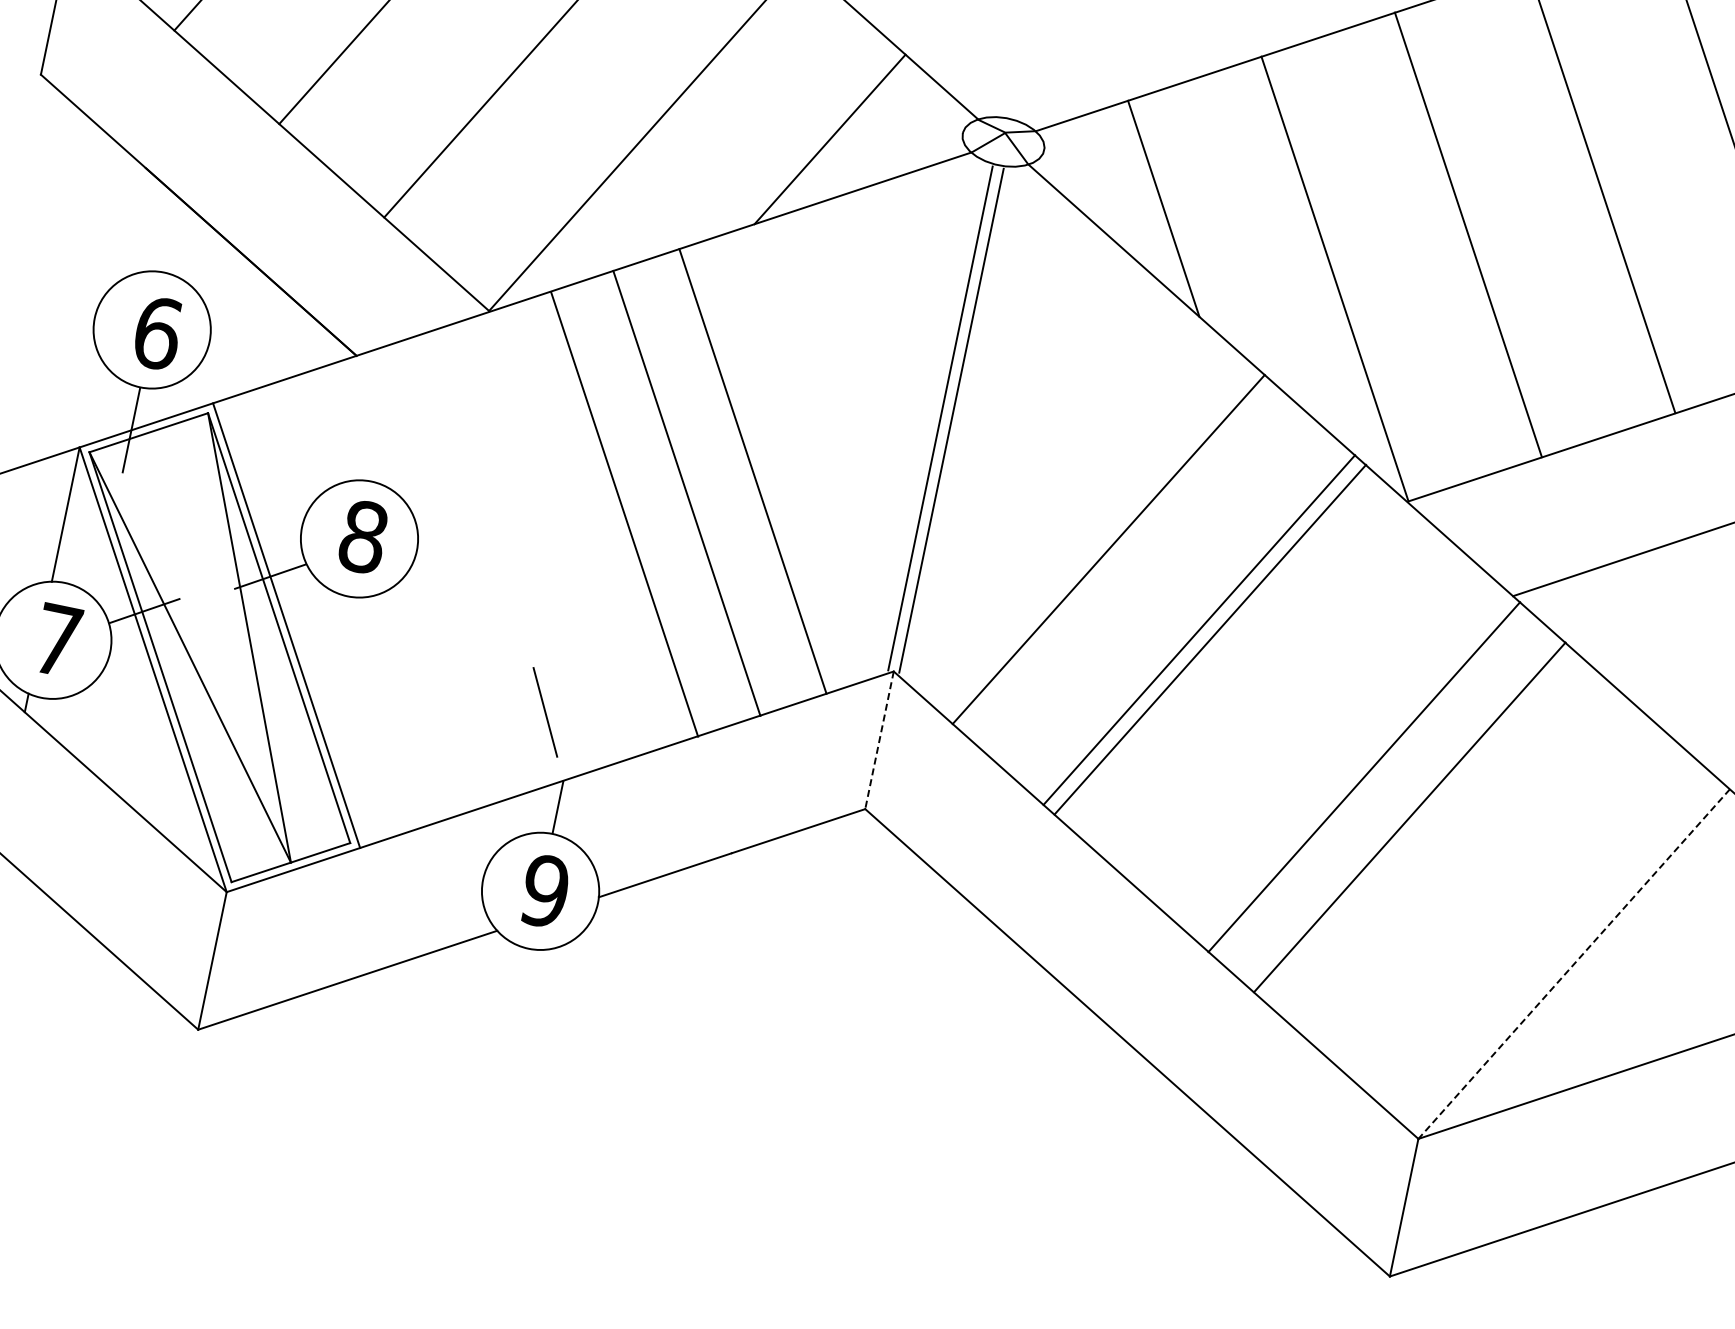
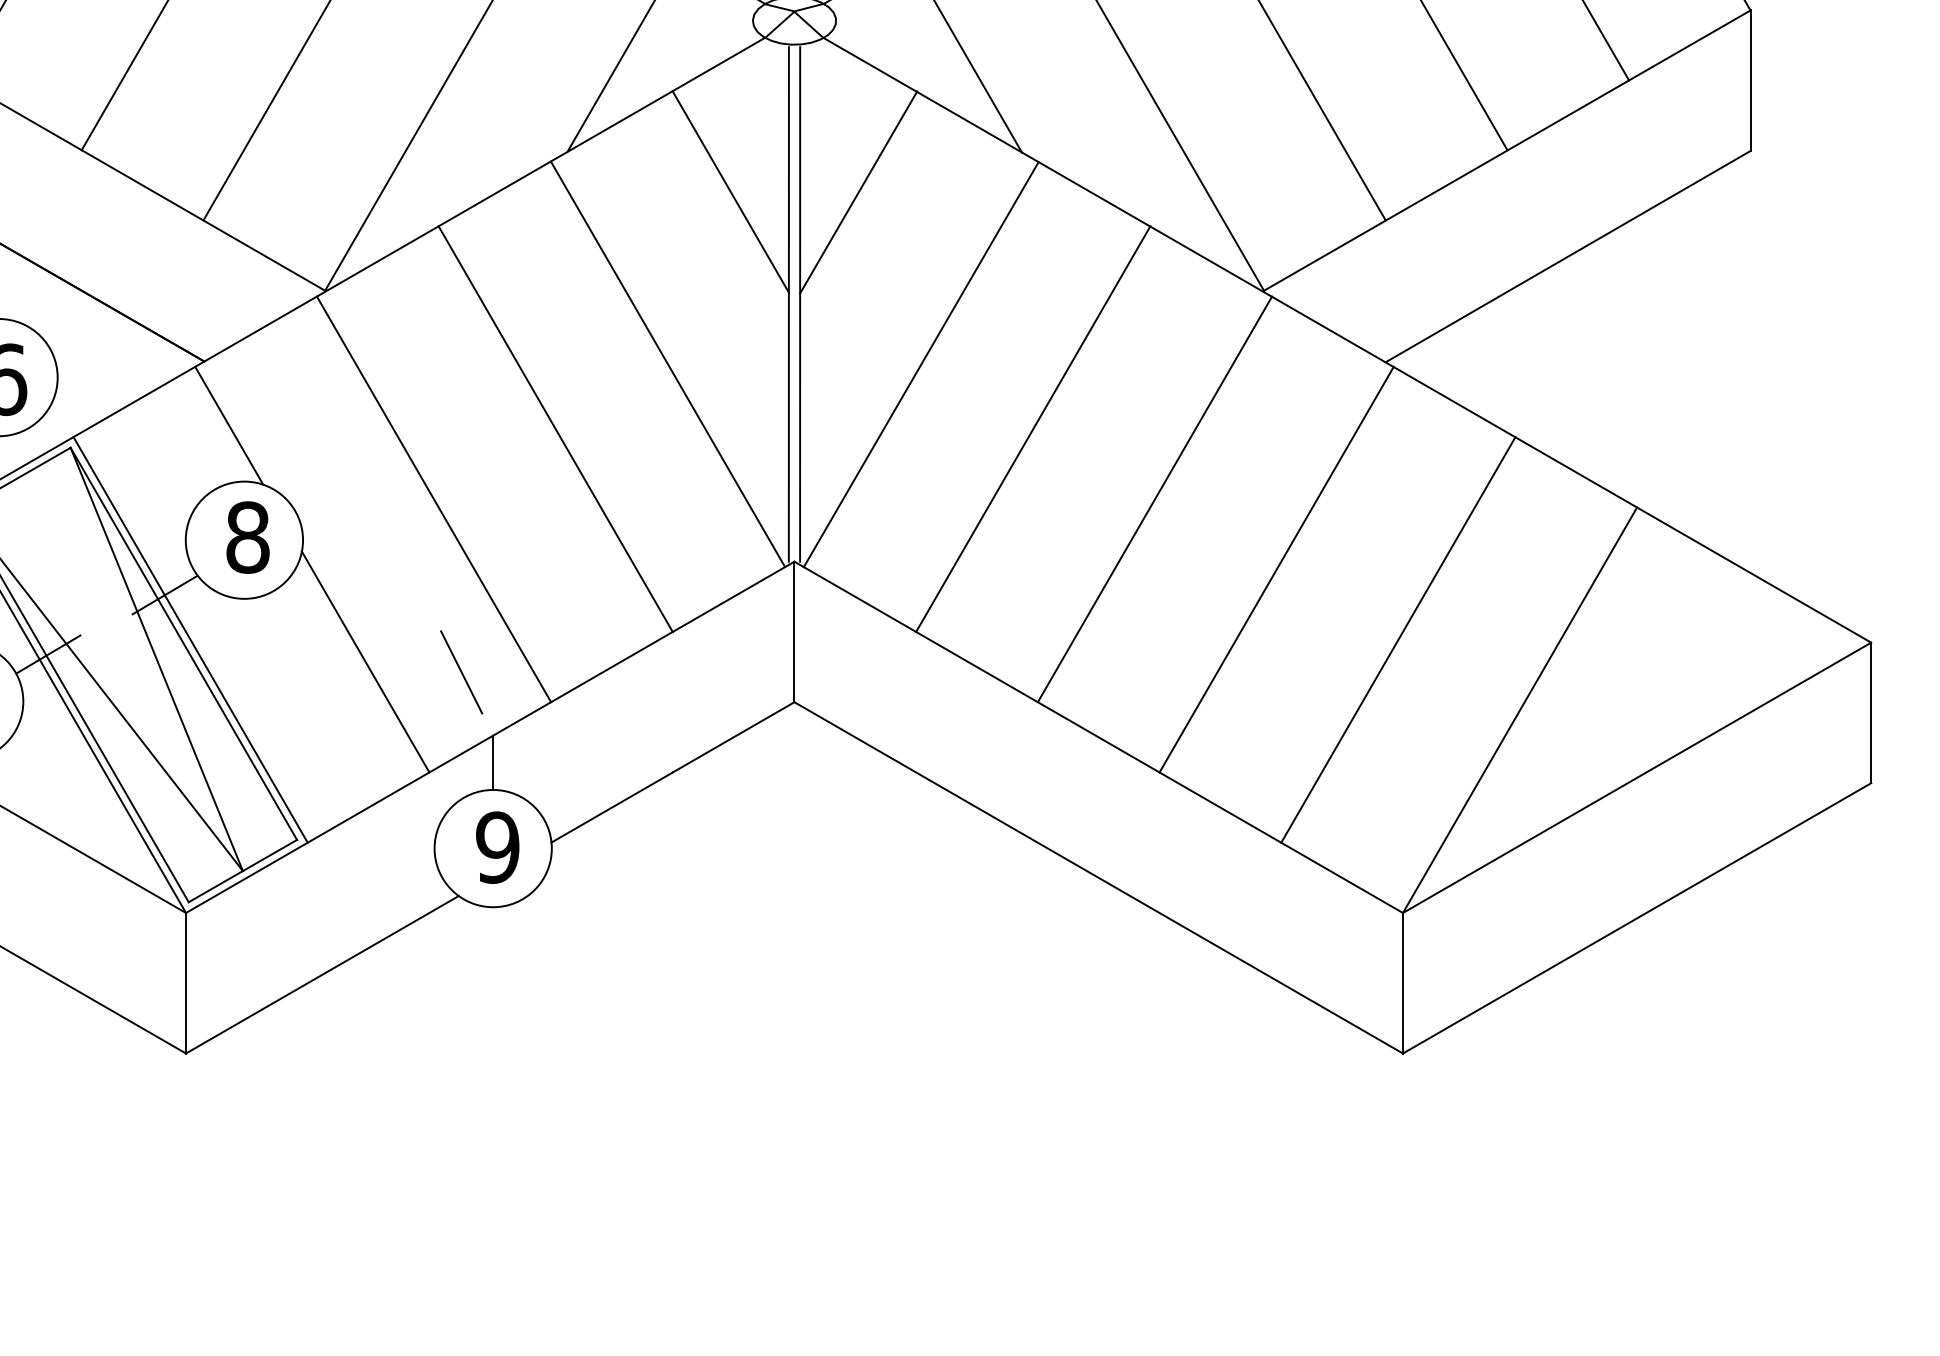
line: (906, 296) -> (730, 191), added
line: (1031, 322) -> (858, 192), added
line: (368, 423) -> (229, 425), added
line: (752, 471) -> (667, 364), moved
line: (624, 514) -> (433, 499), moved
line: (1108, 549) -> (920, 364), moved
line: (1199, 629) -> (1033, 428), moved
line: (1209, 639) -> (1154, 499), moved
line: (453, 682) -> (365, 661), added
line: (879, 740) -> (794, 632), dashed -> solid
line: (1410, 817) -> (1398, 639), moved
line: (1573, 964) -> (1519, 710), dashed -> solid

